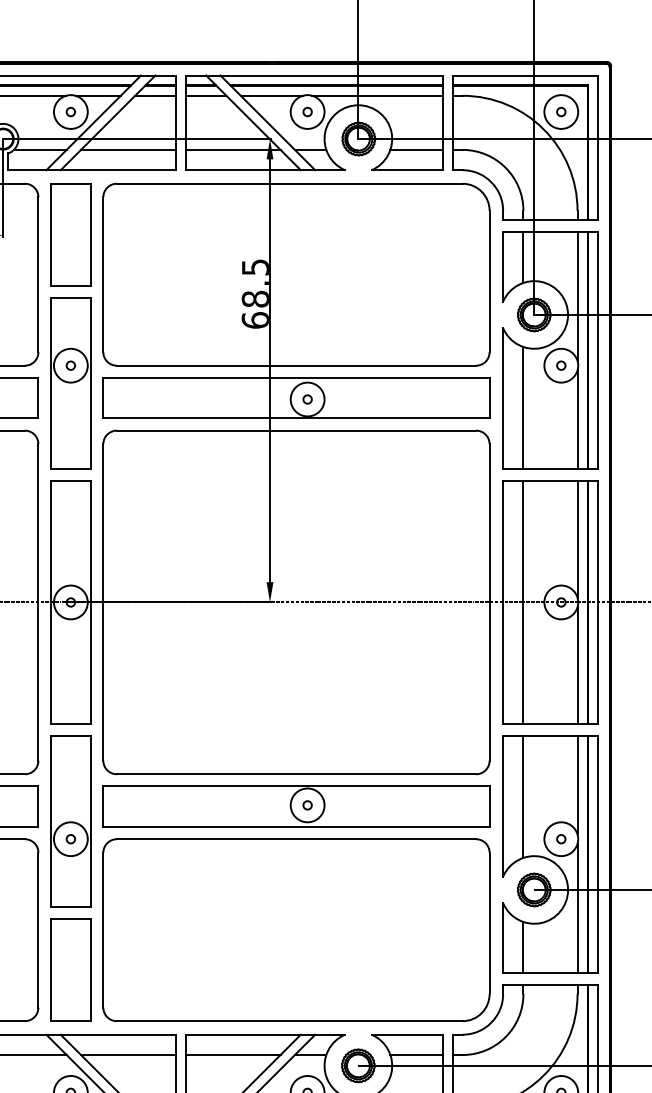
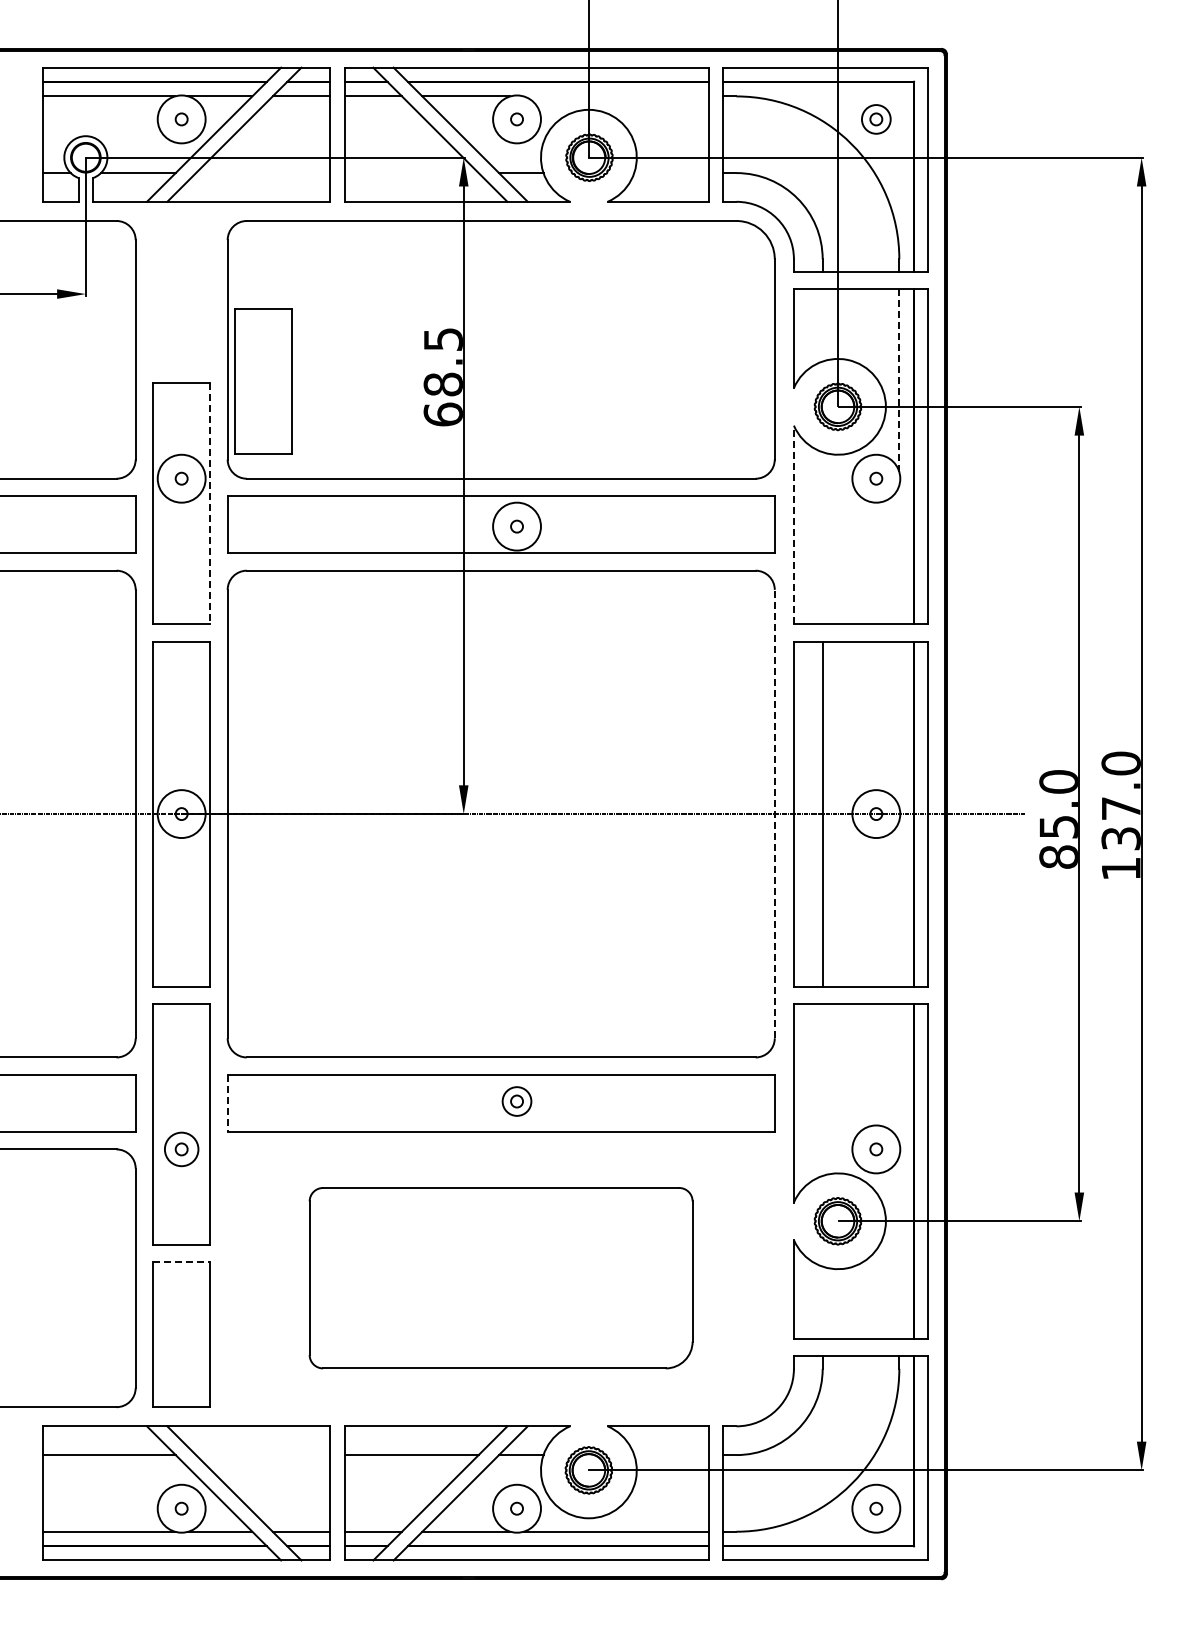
line: (377, 95) -> (615, 96), removed
circle: (561, 112) -> (876, 119), size x0.6
line: (128, 150) -> (263, 173), removed
line: (233, 150) -> (411, 173), removed
line: (416, 150) -> (671, 173), removed
part: (70, 234) -> (263, 381), moved
line: (523, 257) -> (822, 325), removed
line: (577, 296) -> (899, 380), solid -> dashed
line: (91, 383) -> (210, 503), solid -> dashed
line: (502, 398) -> (793, 524), solid -> dashed
line: (523, 407) -> (822, 538), removed
line: (577, 419) -> (899, 554), removed
line: (577, 539) -> (899, 724), removed
line: (489, 602) -> (774, 813), solid -> dashed
line: (577, 665) -> (899, 903), removed
line: (577, 784) -> (899, 1072), removed
line: (523, 796) -> (822, 1089), removed
circle: (307, 805) -> (516, 1101), size x0.6
line: (103, 806) -> (227, 1103), solid -> dashed
circle: (70, 839) -> (181, 1149), size x0.7
line: (577, 908) -> (899, 1247), removed
line: (70, 919) -> (181, 1262), solid -> dashed
part: (295, 929) -> (500, 1277), size x0.7
line: (523, 947) -> (822, 1302), removed
line: (128, 1055) -> (263, 1455), removed
line: (416, 1055) -> (671, 1455), removed

